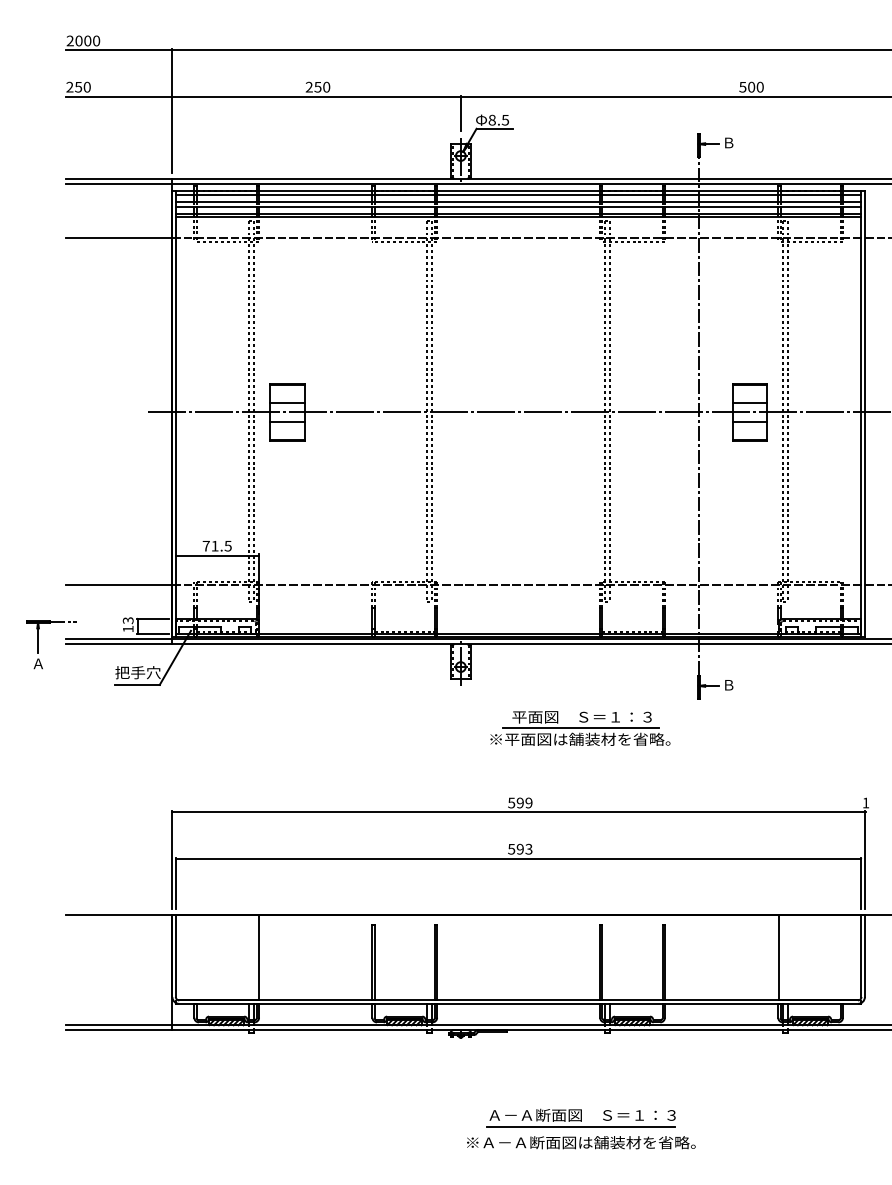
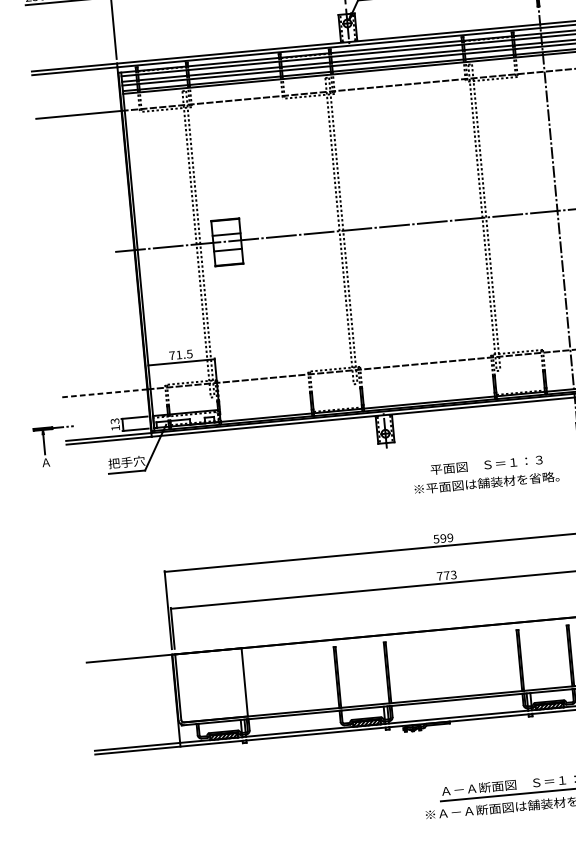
line: (118, 584) -> (104, 392), solid -> dashed
line: (580, 727) -> (486, 473), removed
text: (515, 848) -> (442, 575), 593 -> 773

